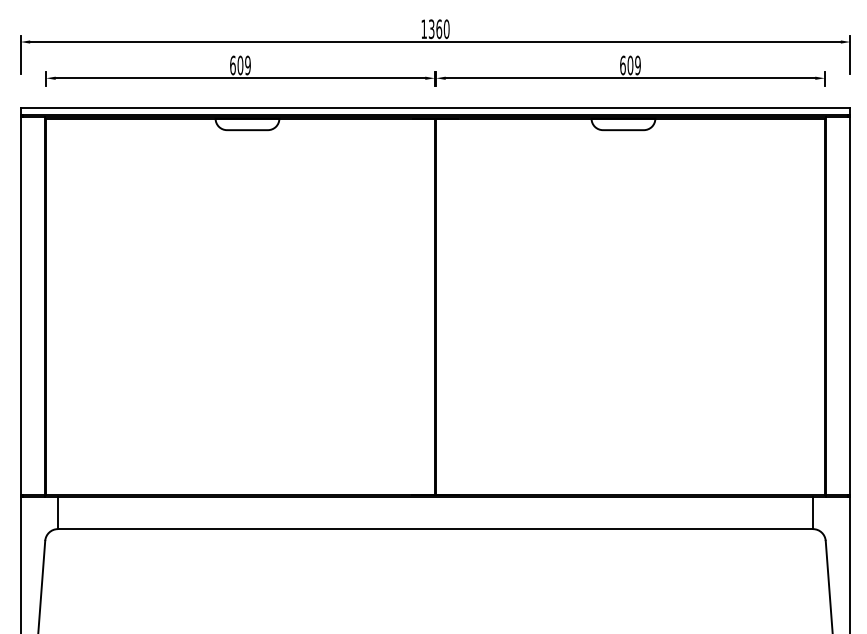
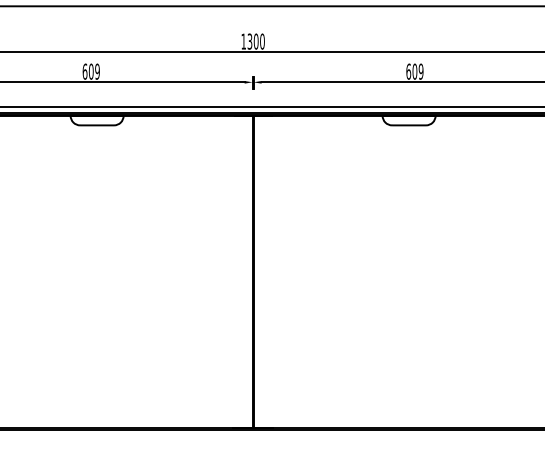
text: (439, 28) -> (256, 41), 1360 -> 1300

